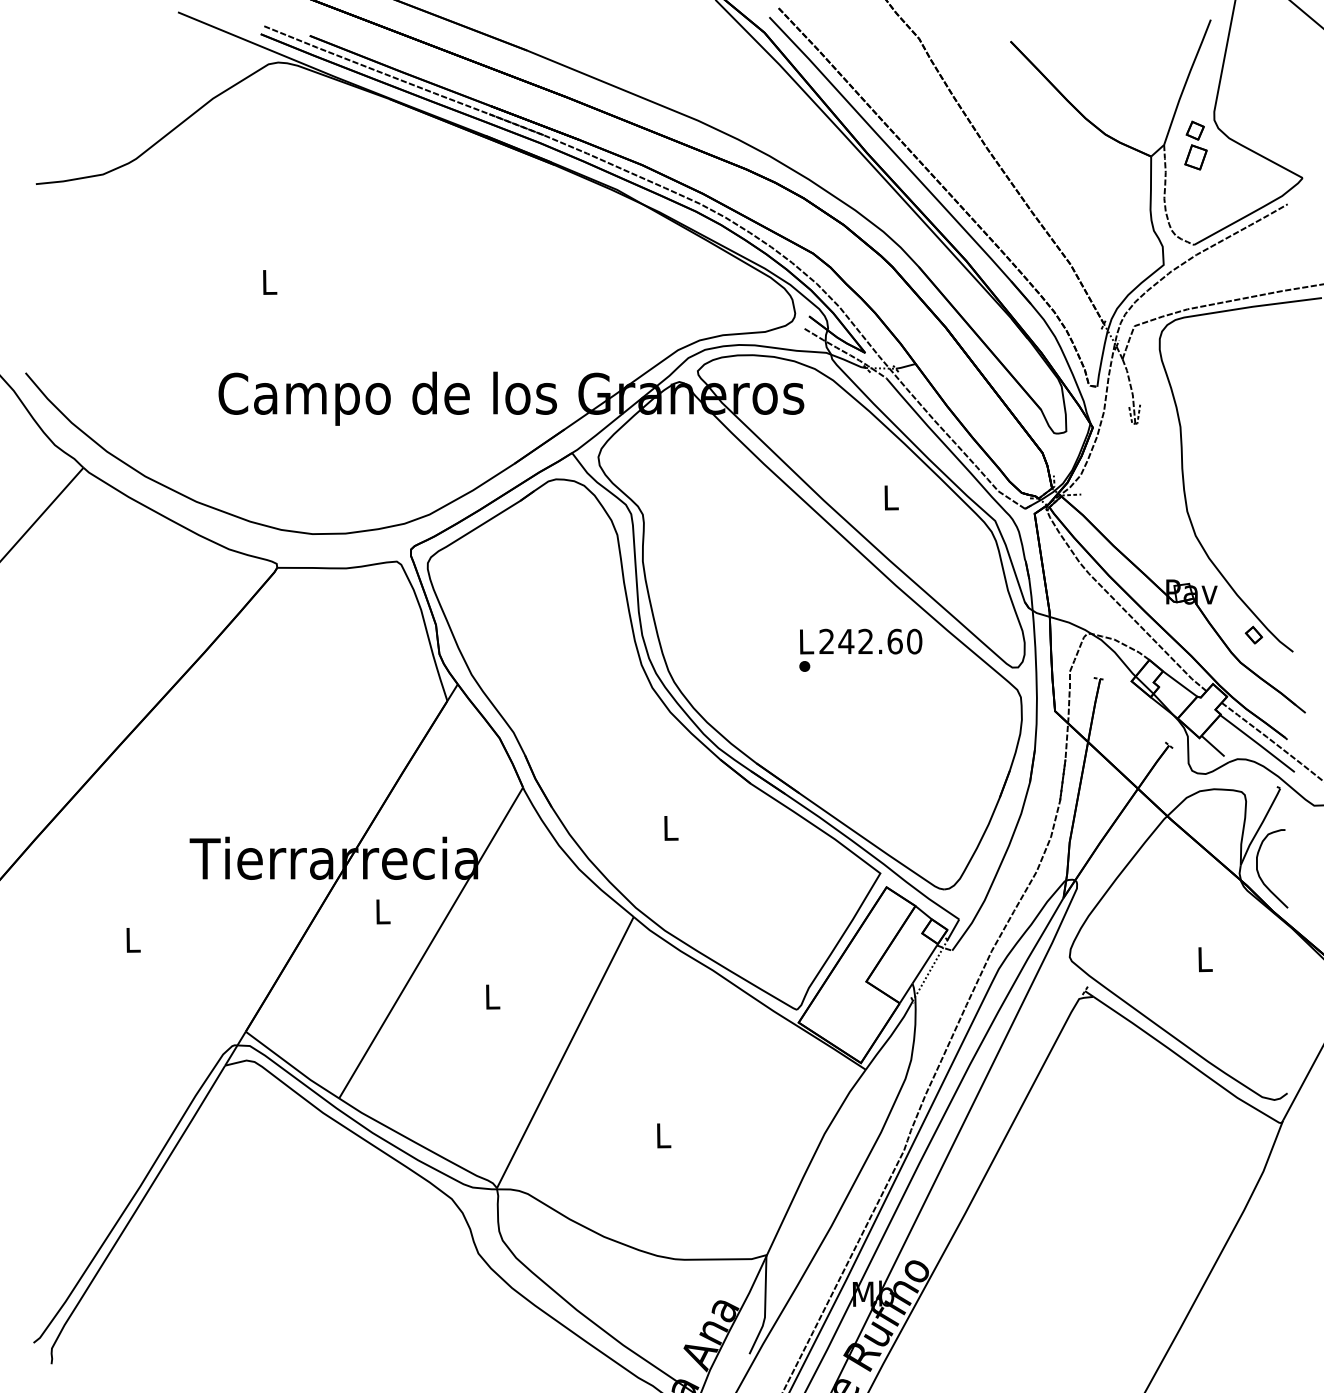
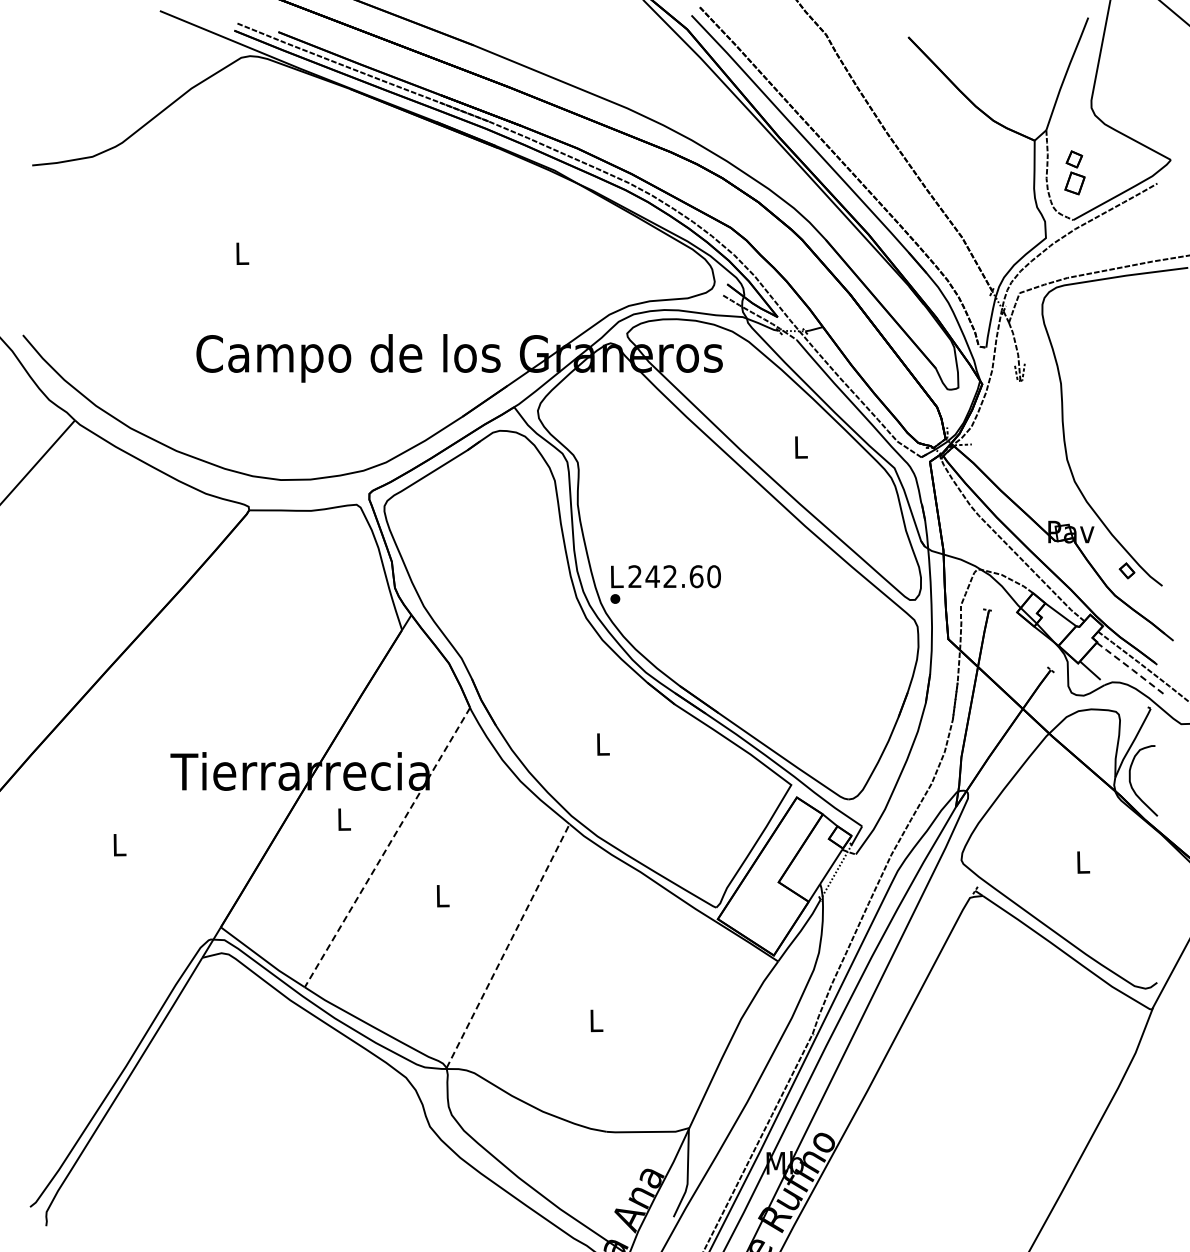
part: (1195, 145) -> (1074, 172), moved
text: (860, 650) -> (665, 584), moved
line: (1257, 743) -> (1130, 668), solid -> dashed
line: (431, 942) -> (387, 847), solid -> dashed
line: (565, 1053) -> (508, 946), solid -> dashed

